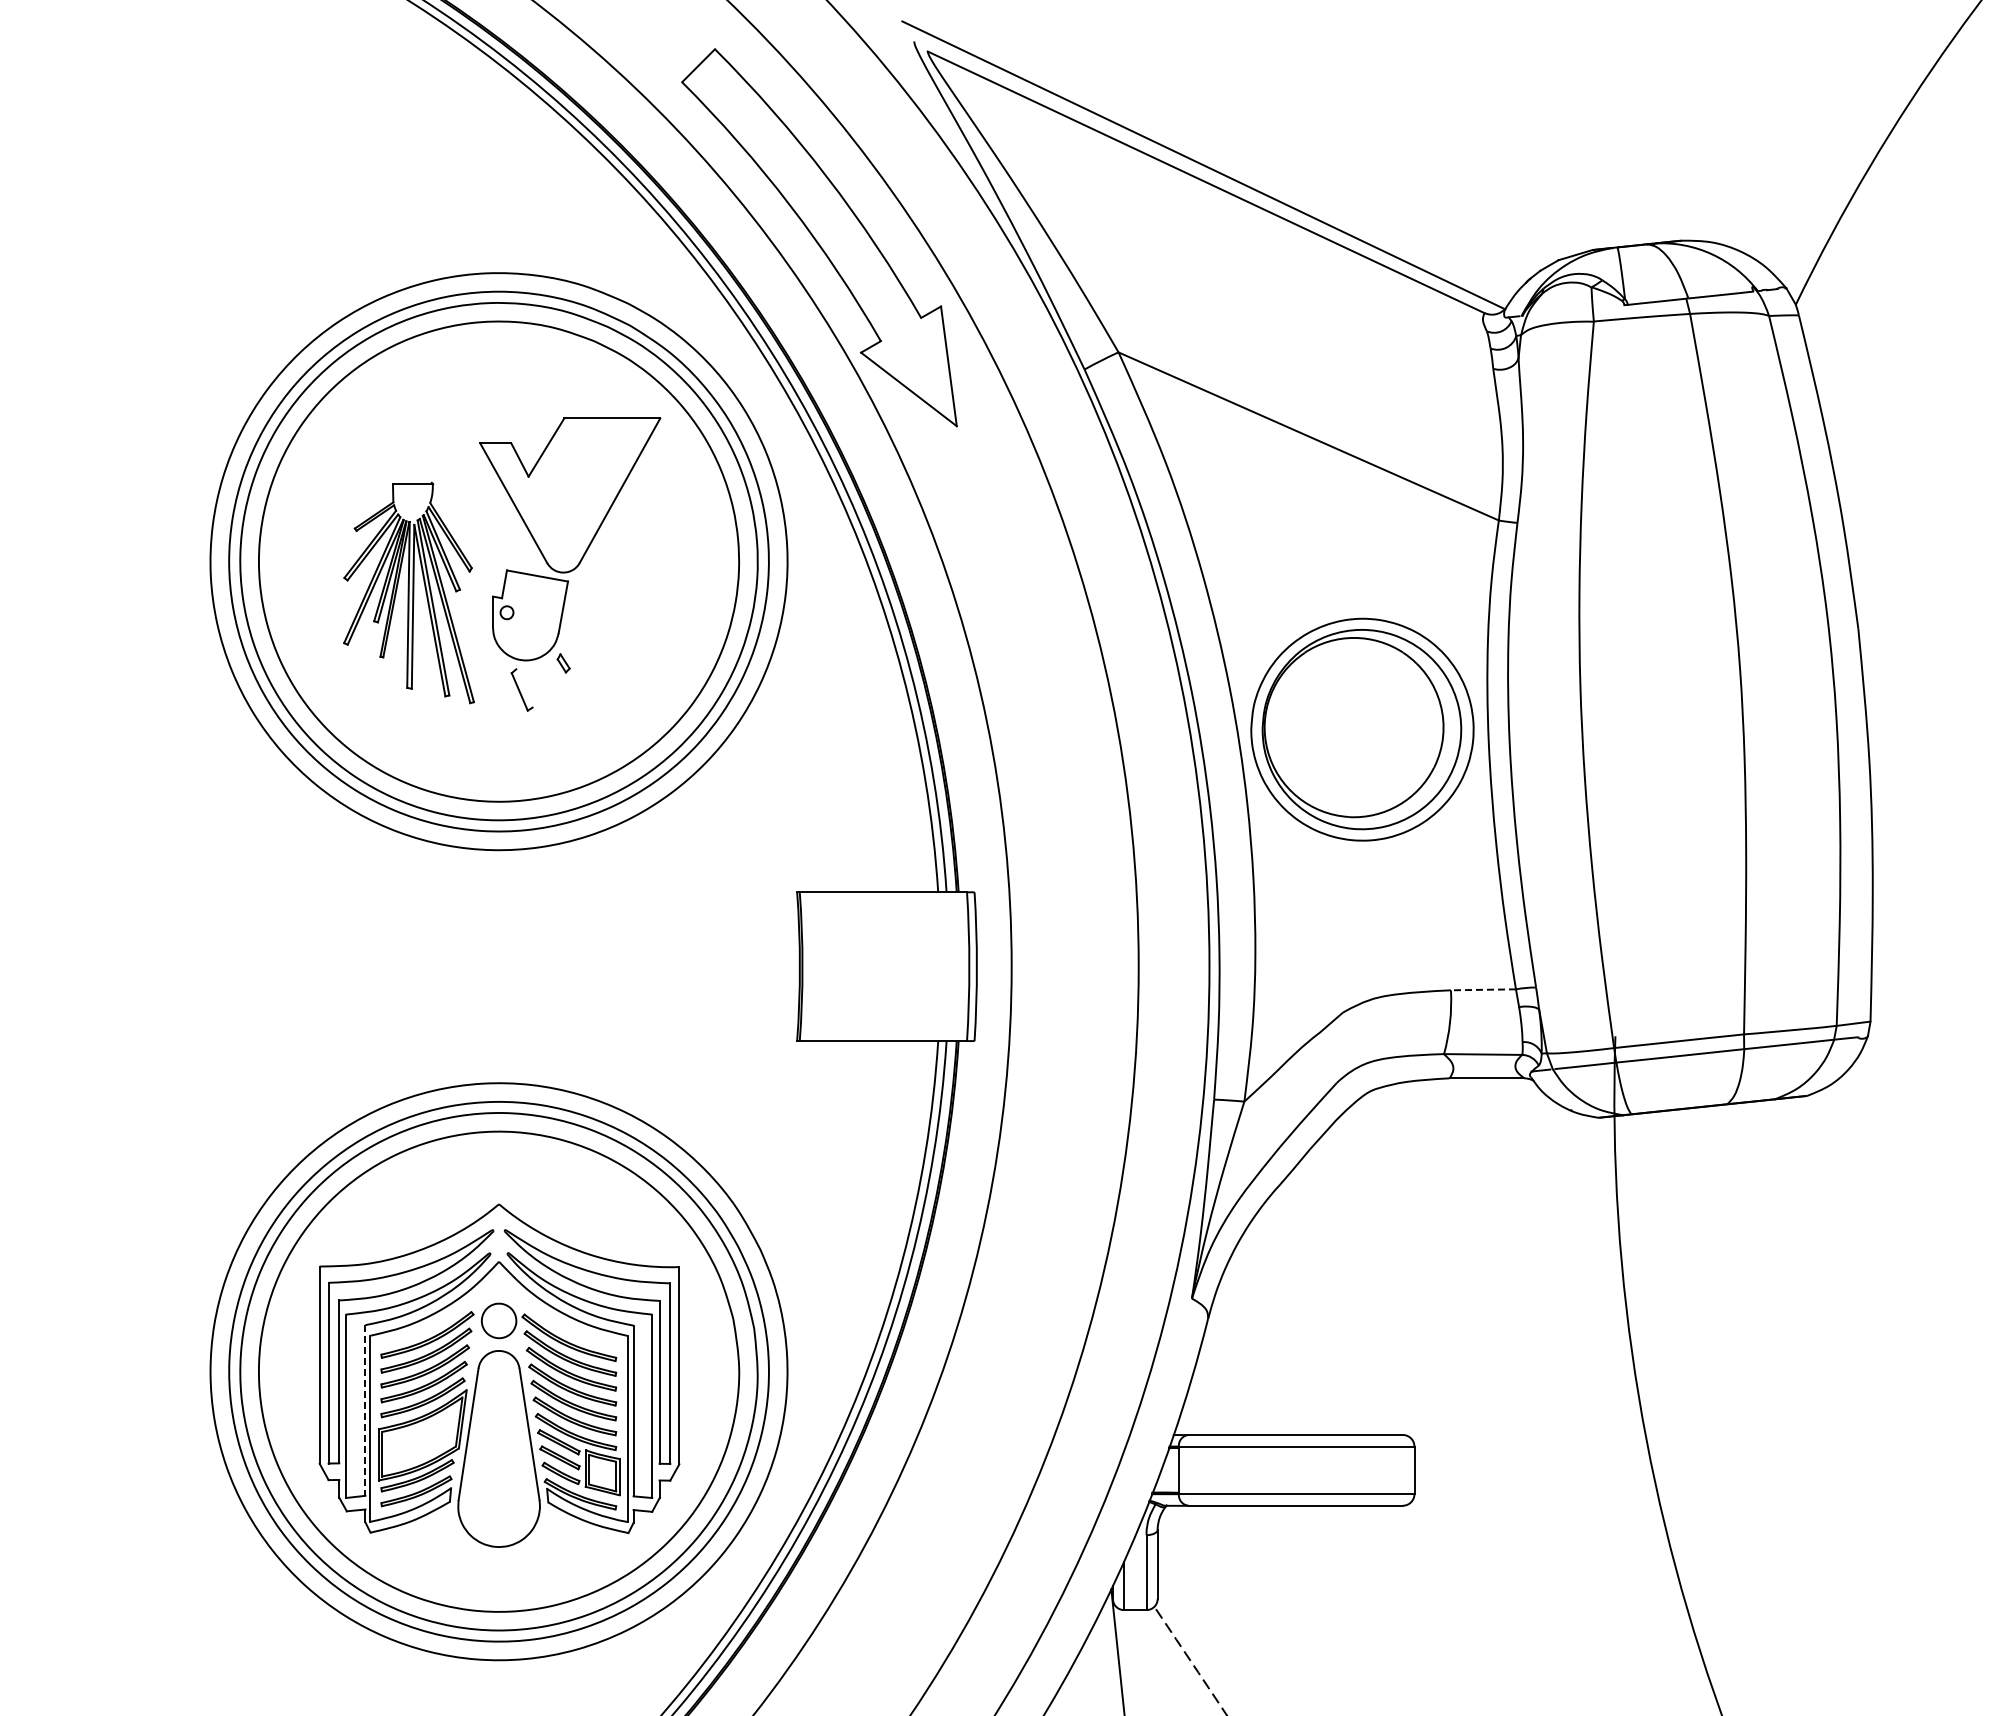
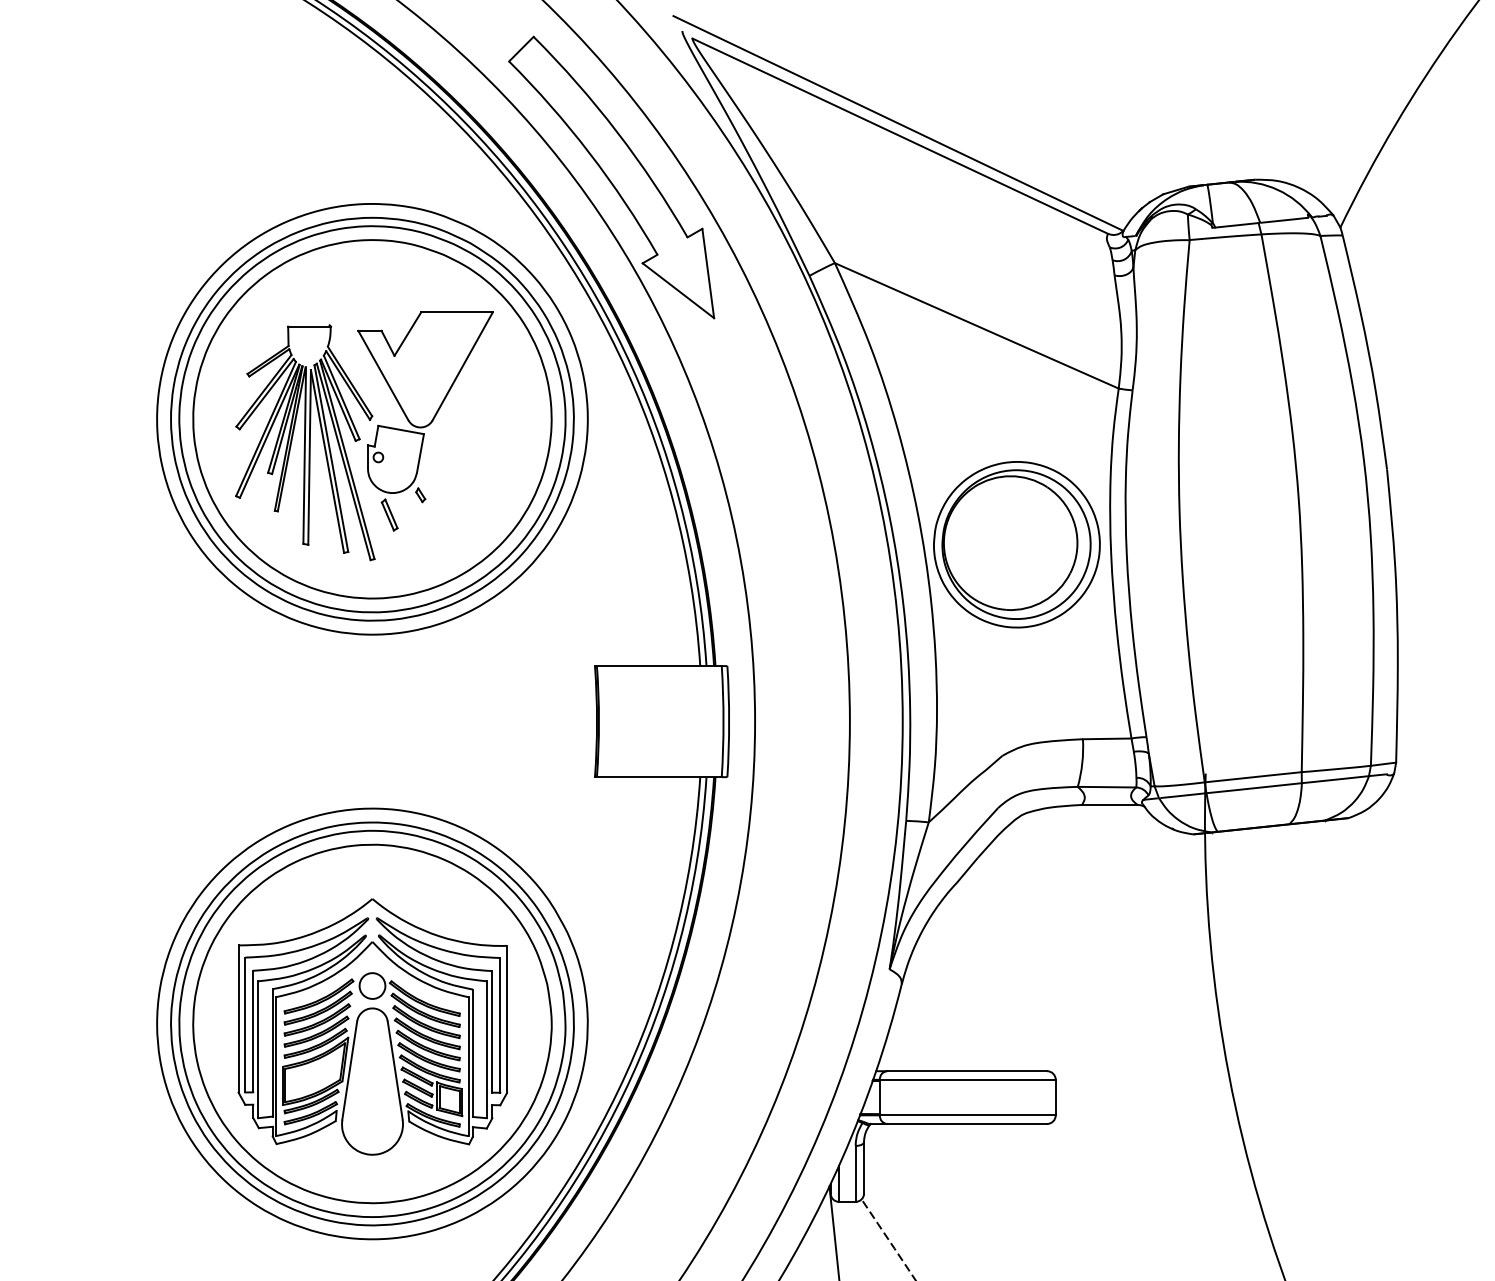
part: (408, 592) -> (304, 442), size x1.43
line: (524, 688) -> (391, 513), added
line: (1483, 989) -> (1107, 738), dashed -> solid
line: (365, 1410) -> (272, 1052), dashed -> solid

